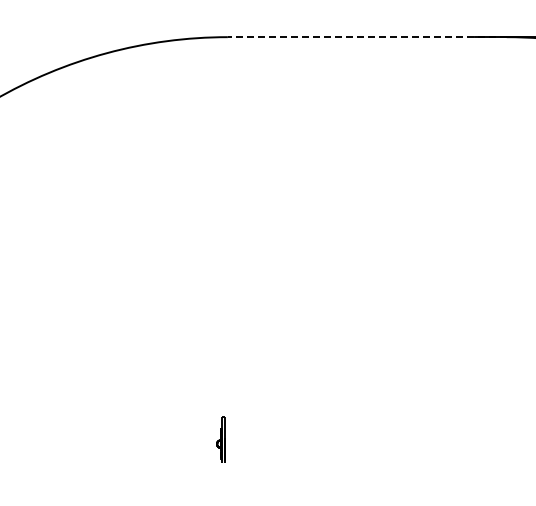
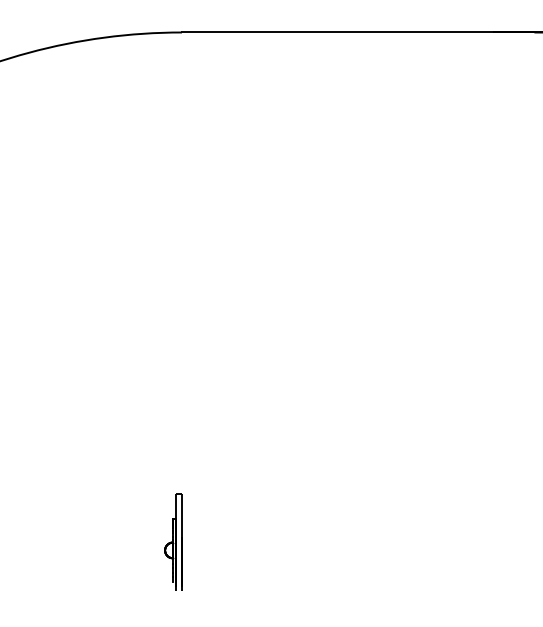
line: (366, 37) -> (357, 32), dashed -> solid
part: (220, 439) -> (172, 541), size x1.67

